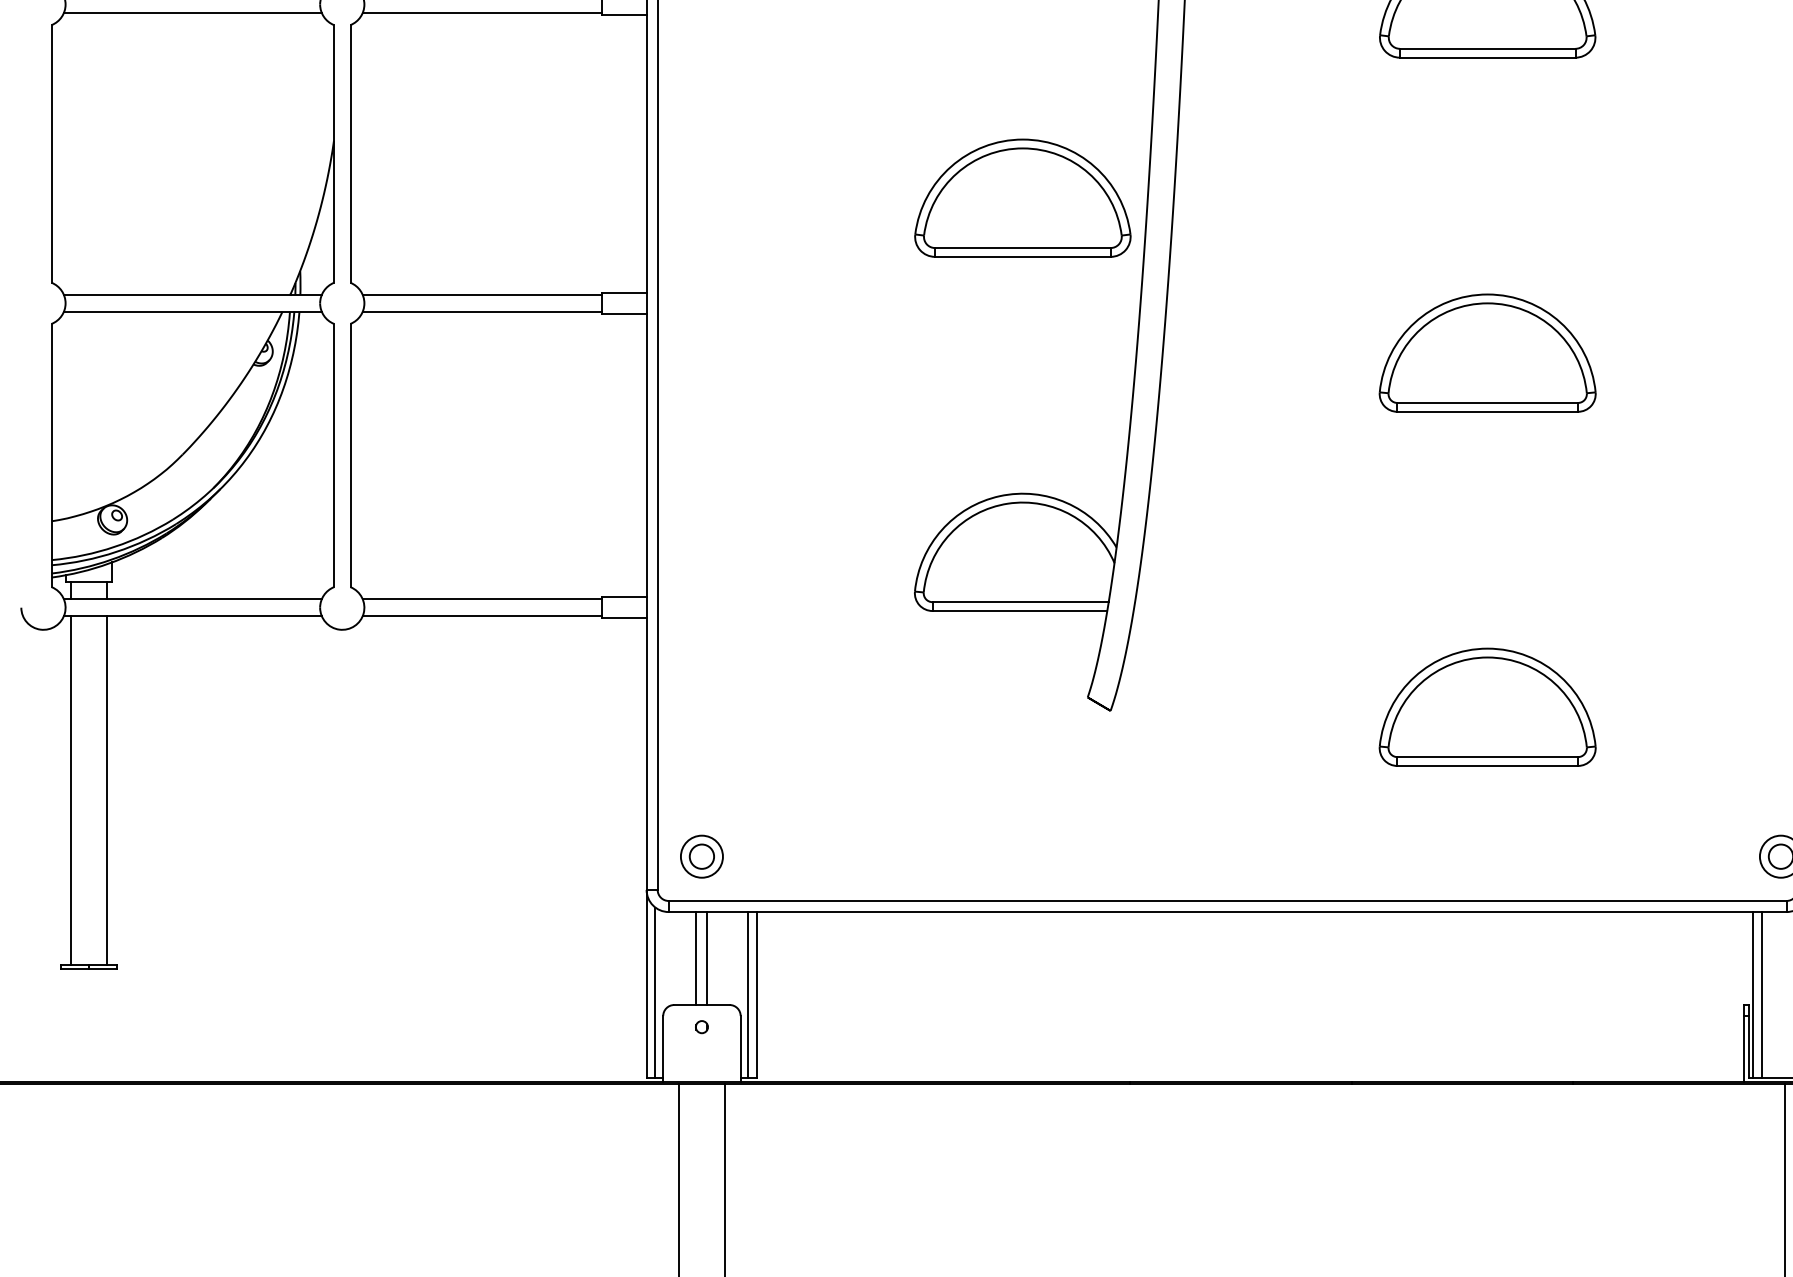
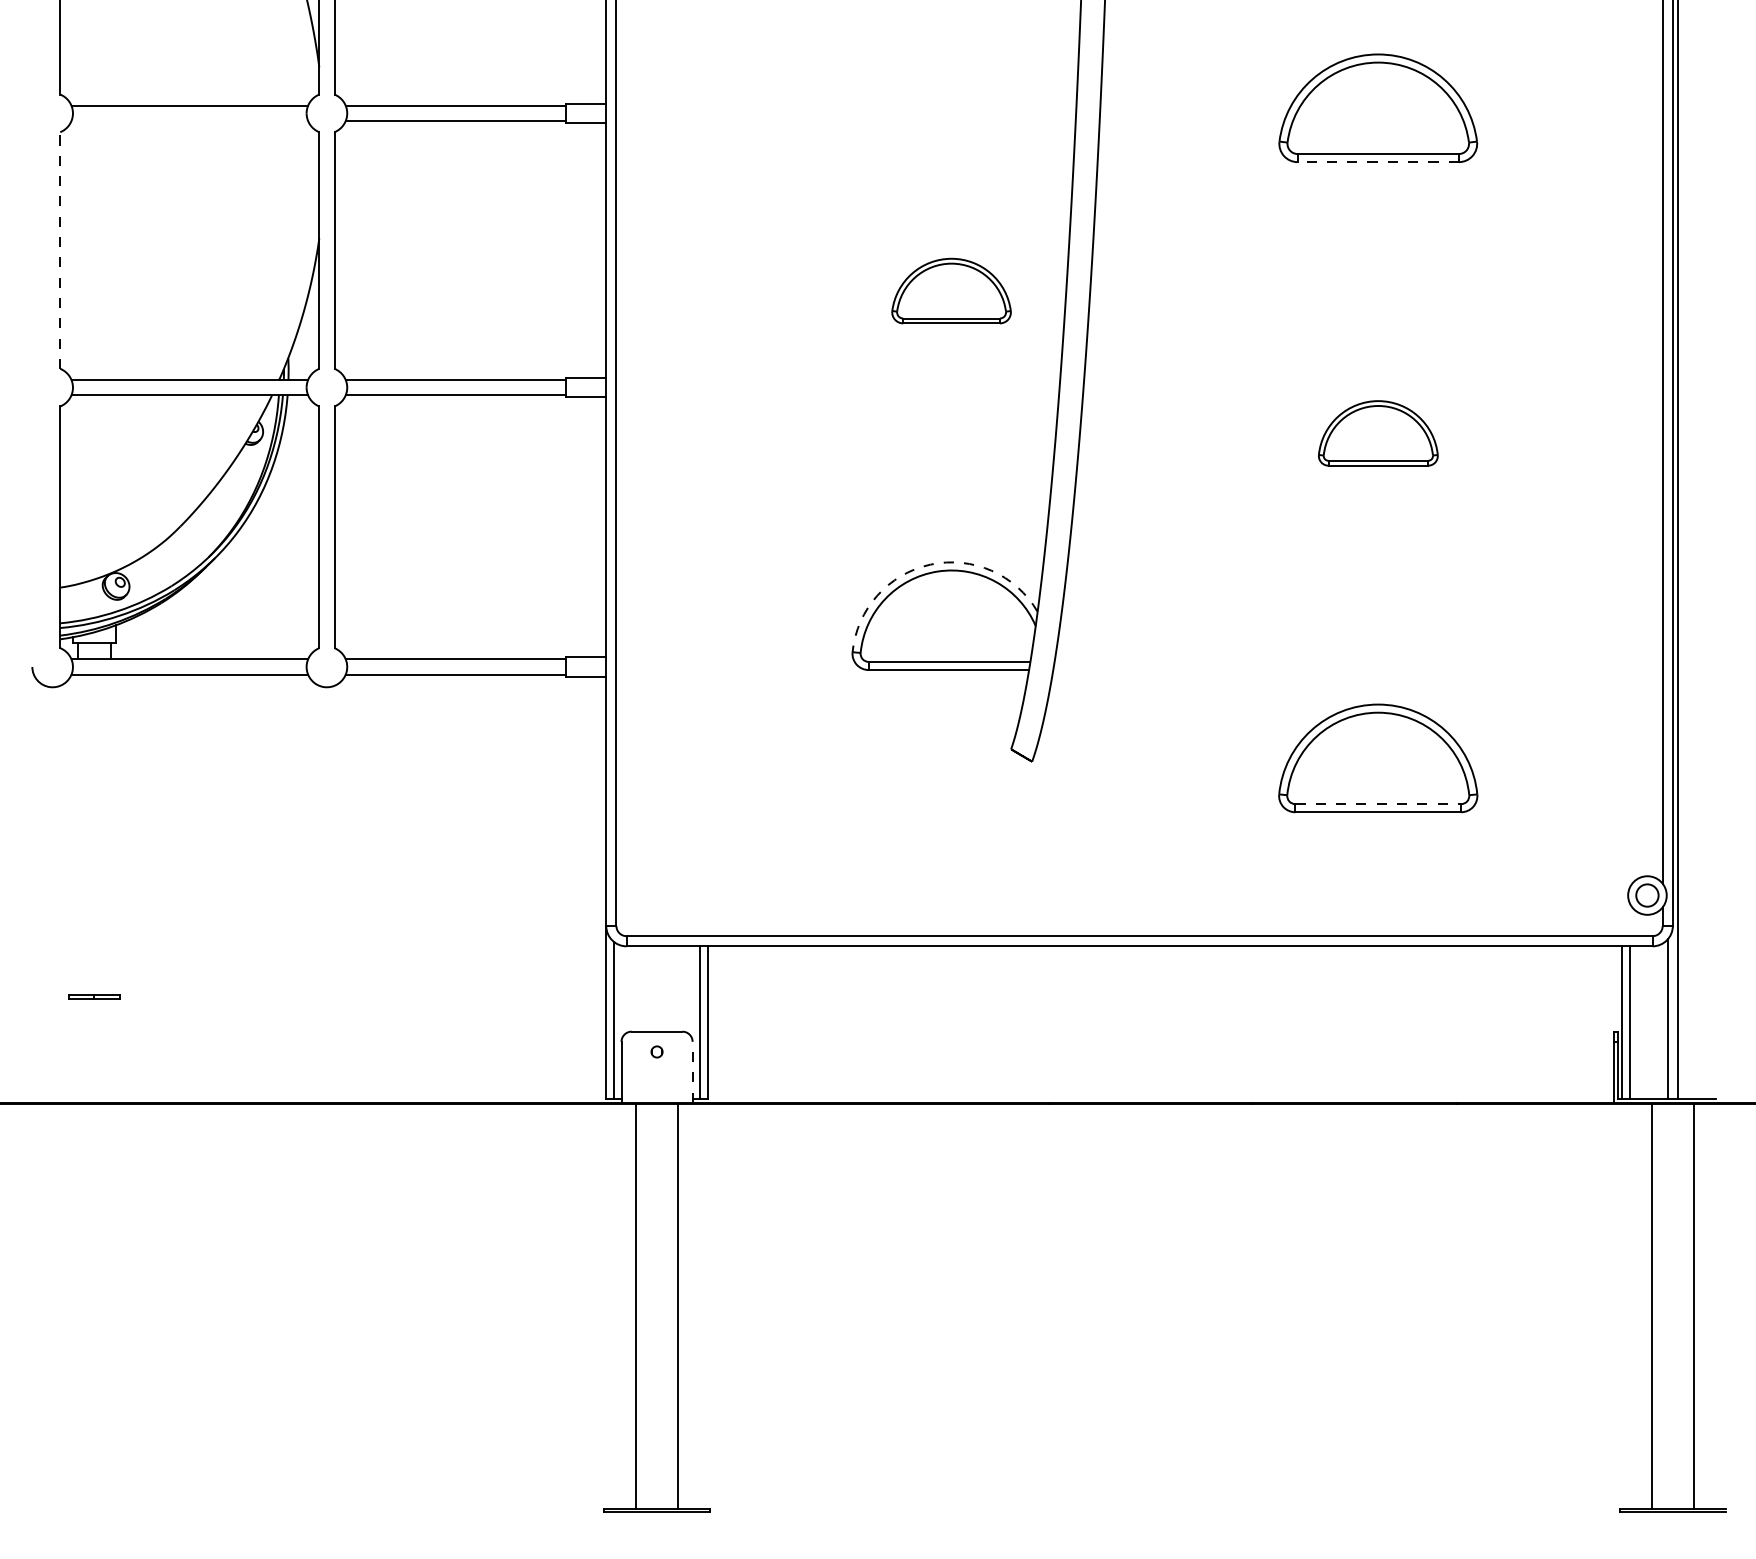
line: (192, 13) -> (189, 121), removed
line: (1487, 58) -> (1378, 162), solid -> dashed
line: (51, 153) -> (60, 250), solid -> dashed
part: (1022, 197) -> (951, 290), size x0.6
part: (1487, 353) -> (1378, 433), size x0.6
arc: (999, 496) -> (930, 564), solid -> dashed
line: (1487, 757) -> (1378, 804), solid -> dashed
line: (71, 790) -> (78, 834), removed
line: (106, 790) -> (110, 834), removed
part: (701, 856) -> (656, 895), removed
line: (695, 957) -> (651, 988), removed
line: (707, 957) -> (662, 988), removed
line: (740, 1048) -> (692, 1071), solid -> dashed

